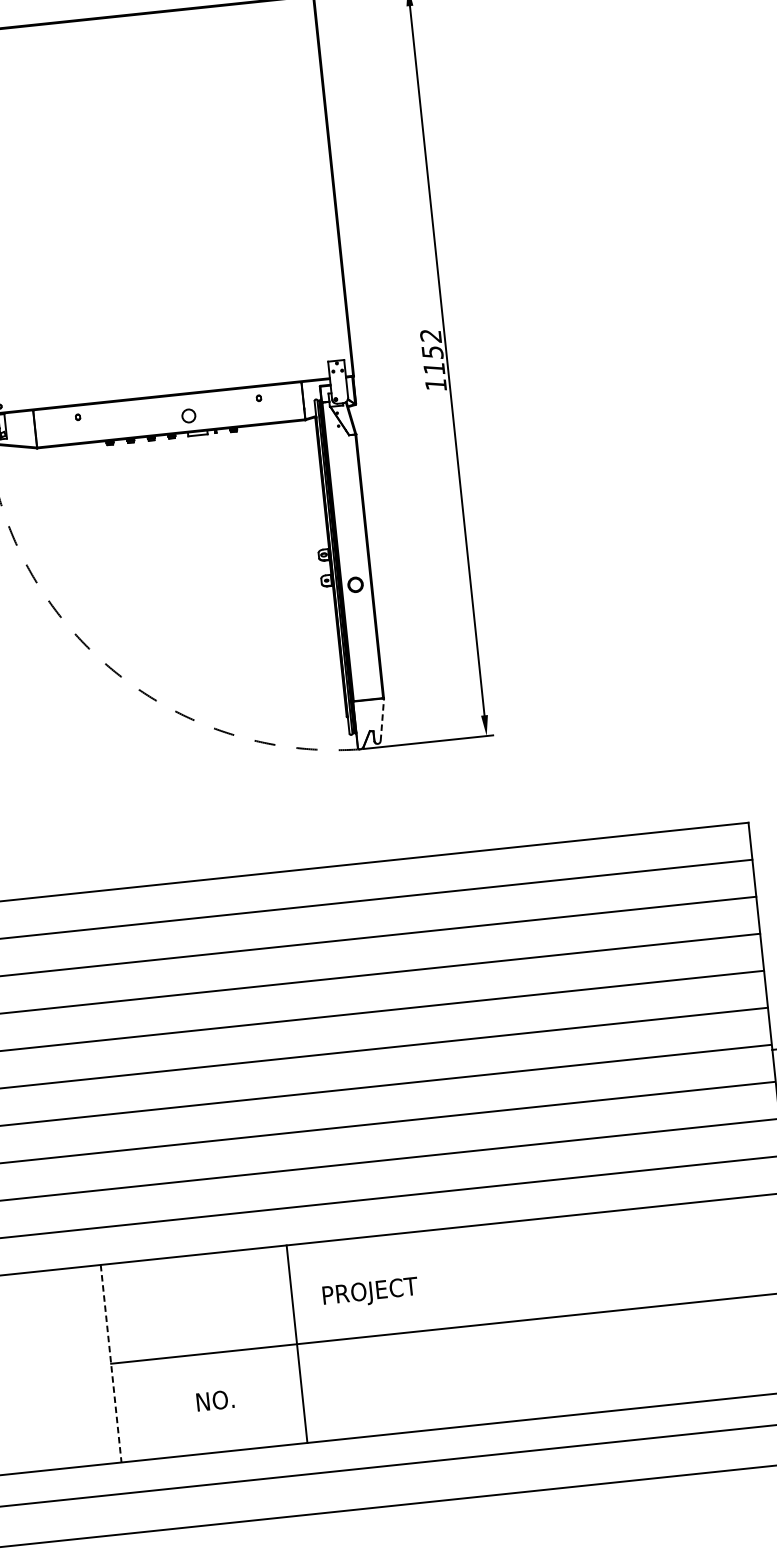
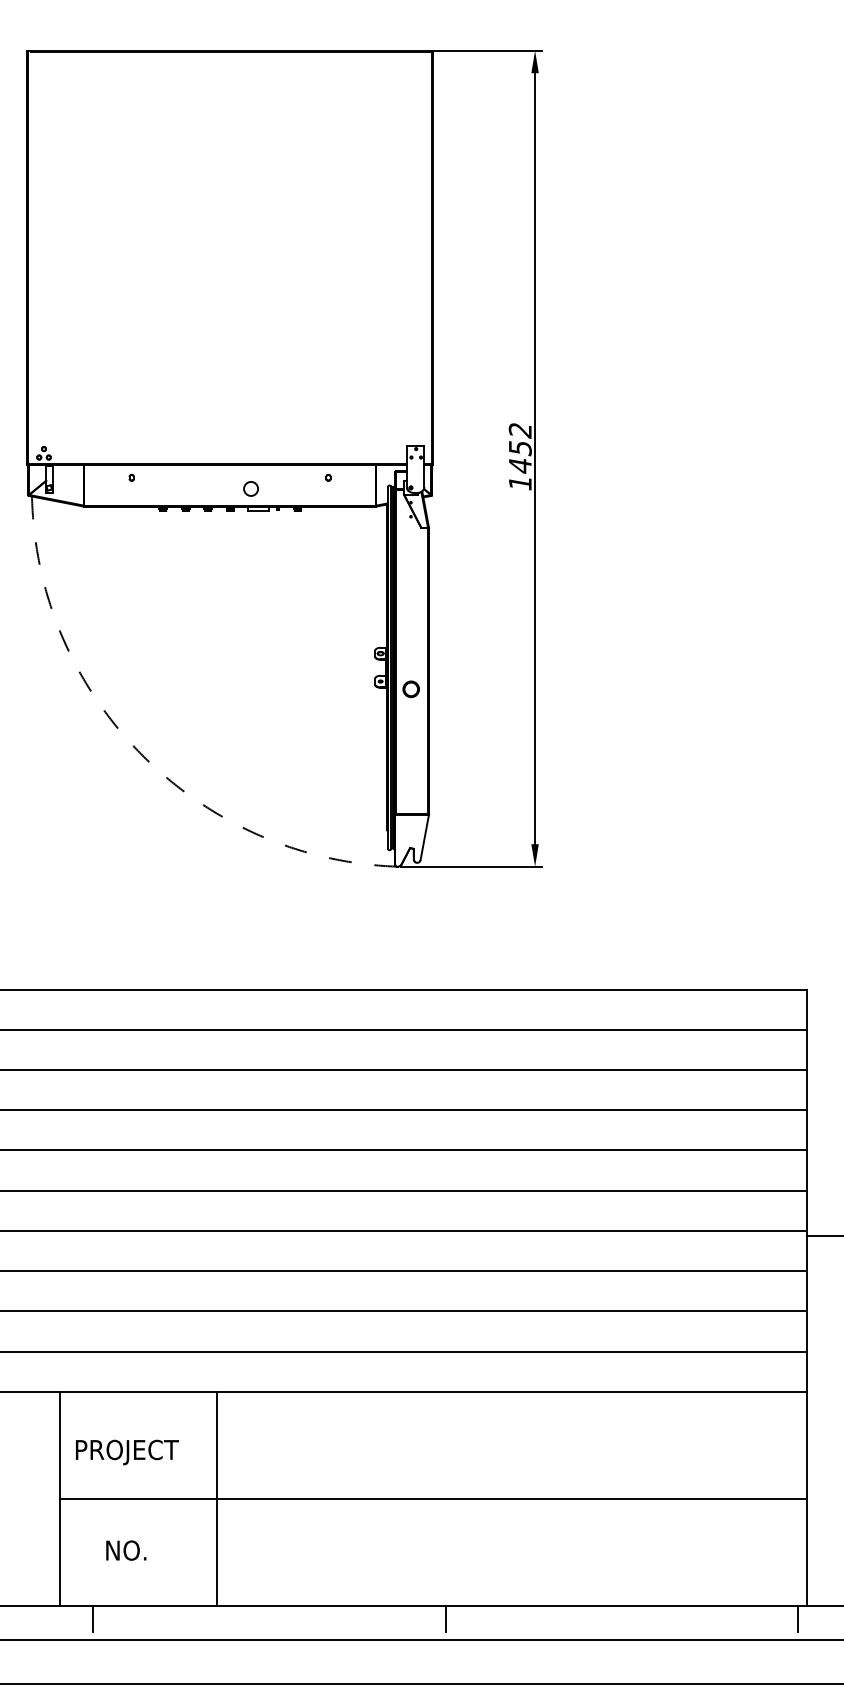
text: (434, 369) -> (520, 466), 1152 -> 1452
line: (382, 718) -> (424, 836), dashed -> solid
text: (370, 1293) -> (127, 1452), moved
line: (297, 1343) -> (217, 1498), moved
line: (111, 1364) -> (60, 1499), dashed -> solid
text: (215, 1400) -> (126, 1550), moved
line: (477, 1437) -> (445, 1619), added
line: (153, 1471) -> (93, 1619), added

